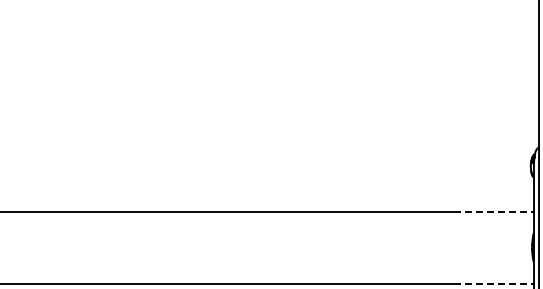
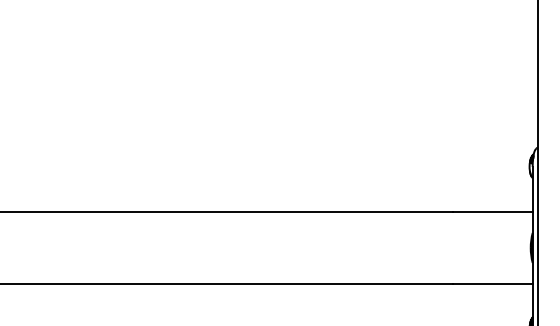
line: (493, 211) -> (492, 211), dashed -> solid
line: (493, 283) -> (492, 283), dashed -> solid

